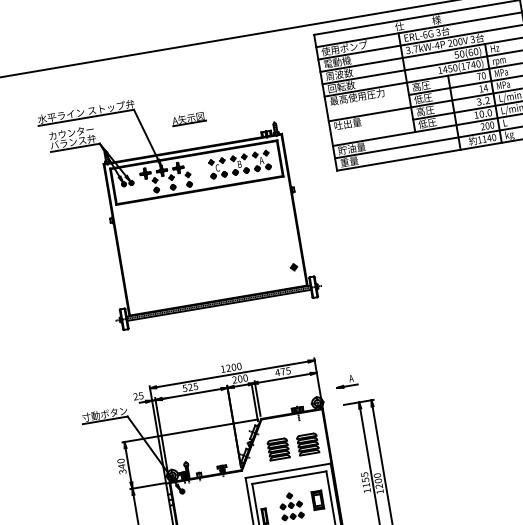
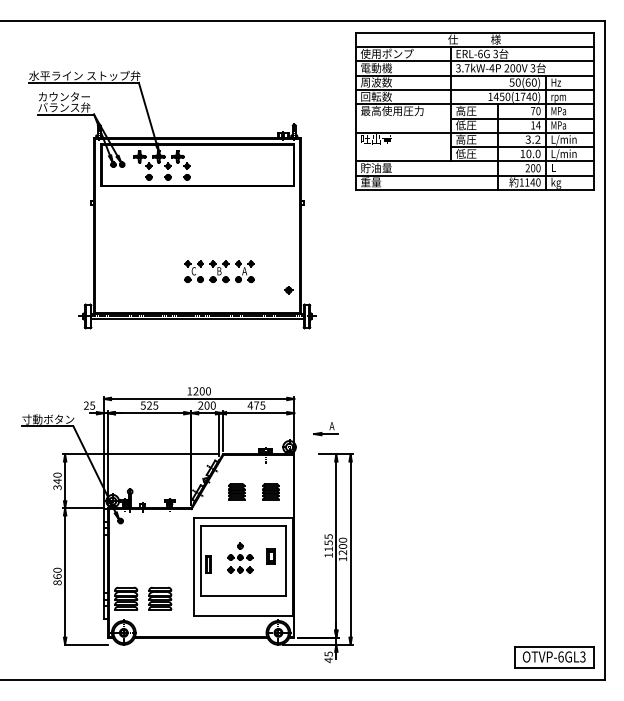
part: (188, 118) -> (198, 103), removed
part: (239, 164) -> (219, 271), moved
part: (307, 444) -> (270, 491), size x0.7
part: (278, 449) -> (236, 491), size x0.7
part: (318, 500) -> (271, 556), size x0.7

